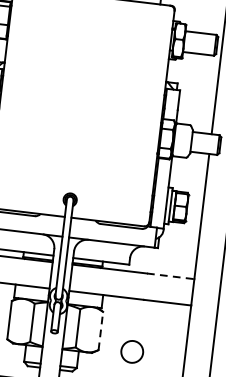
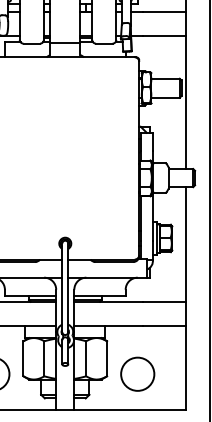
line: (170, 275) -> (164, 301), dashed -> solid
line: (101, 330) -> (107, 358), dashed -> solid
circle: (132, 351) -> (137, 373), size x1.67

